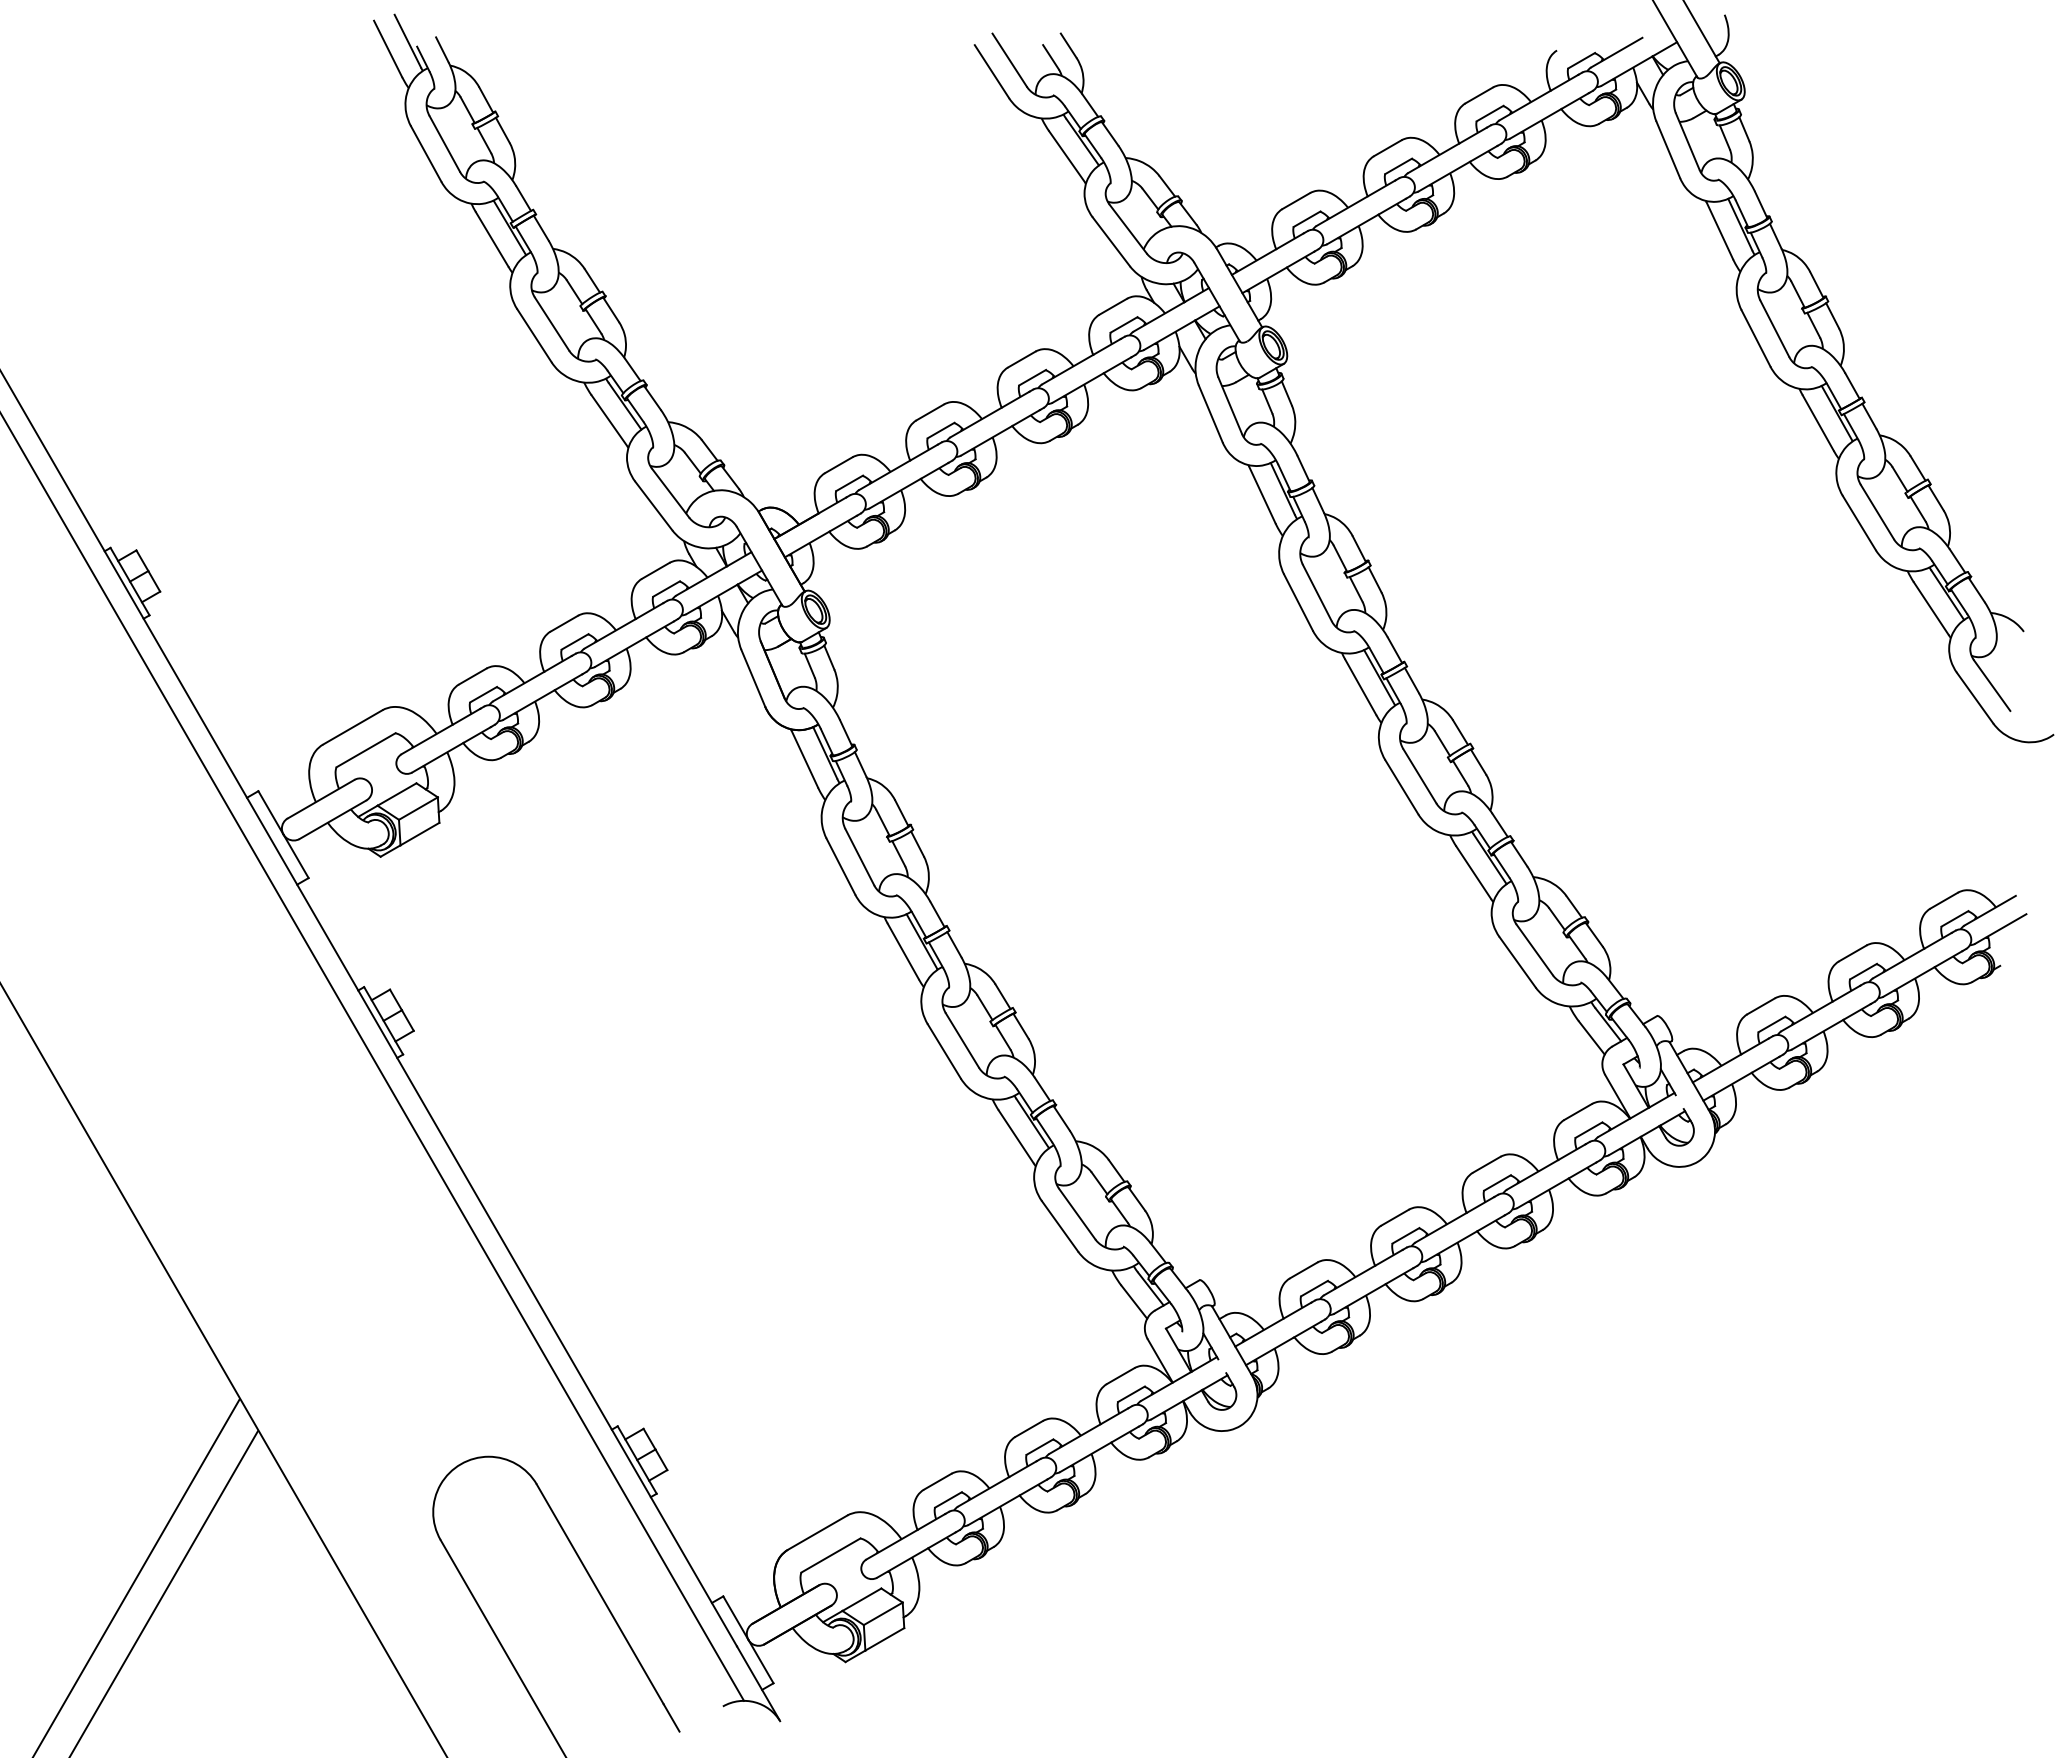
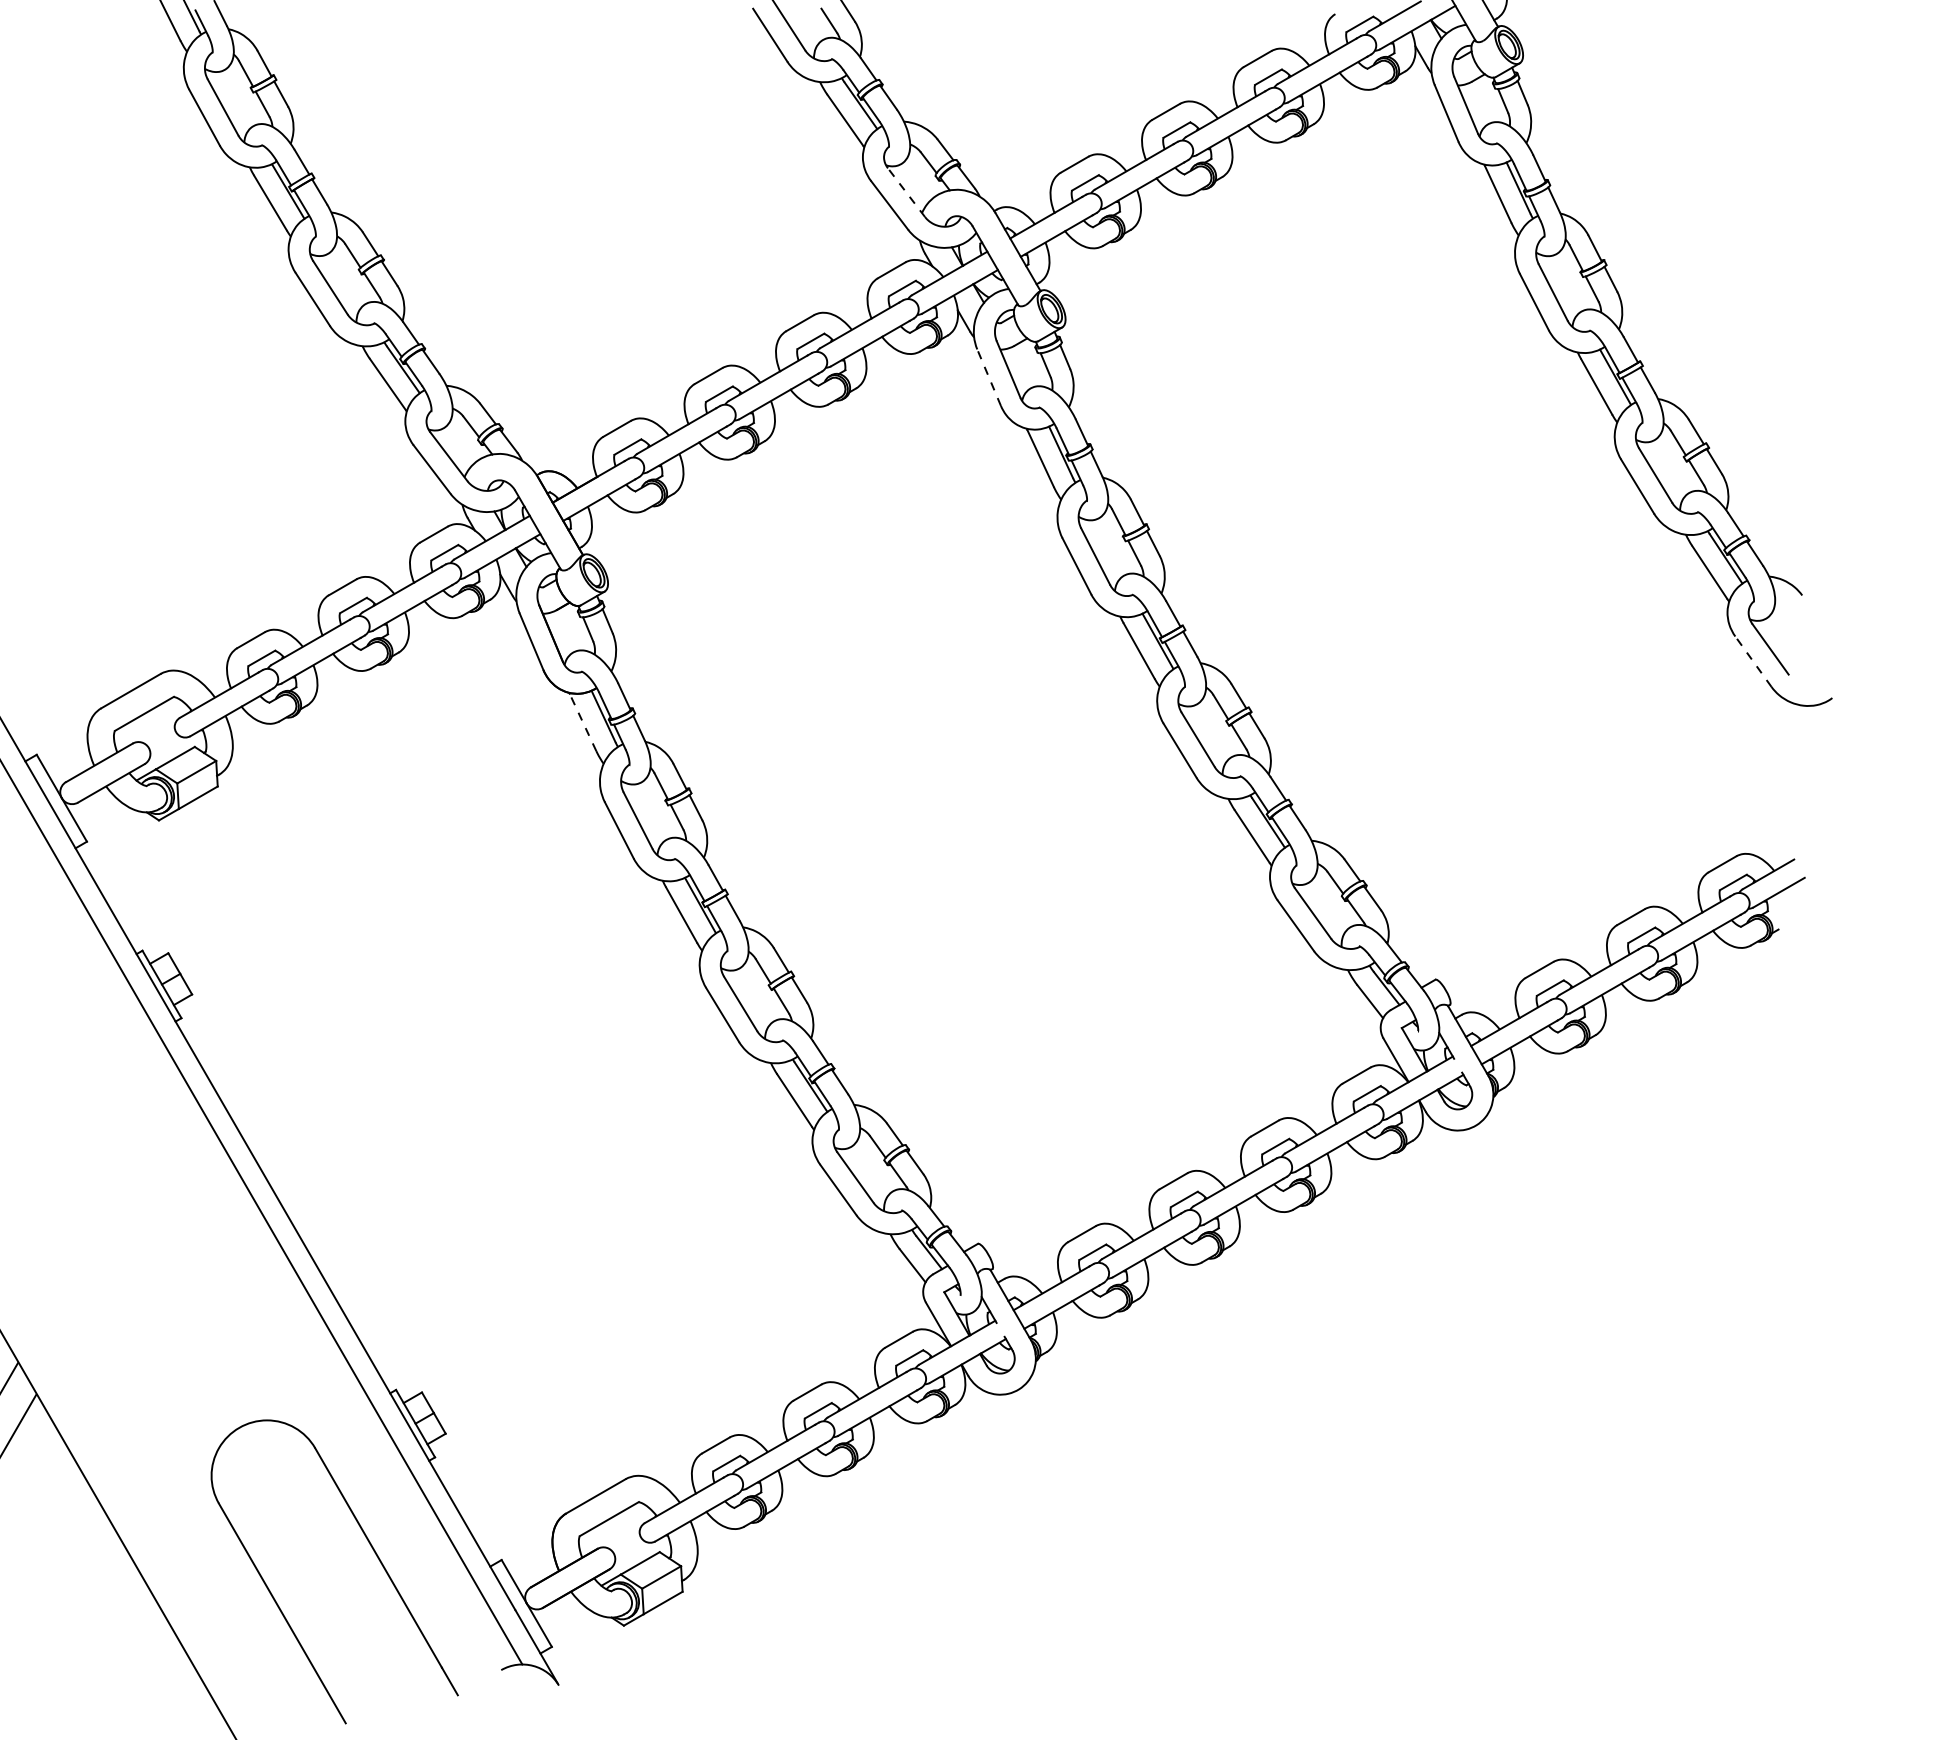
line: (1128, 229) -> (906, 193), solid -> dashed
line: (1210, 414) -> (988, 378), solid -> dashed
line: (1974, 697) -> (1752, 661), solid -> dashed
line: (804, 758) -> (582, 722), solid -> dashed

